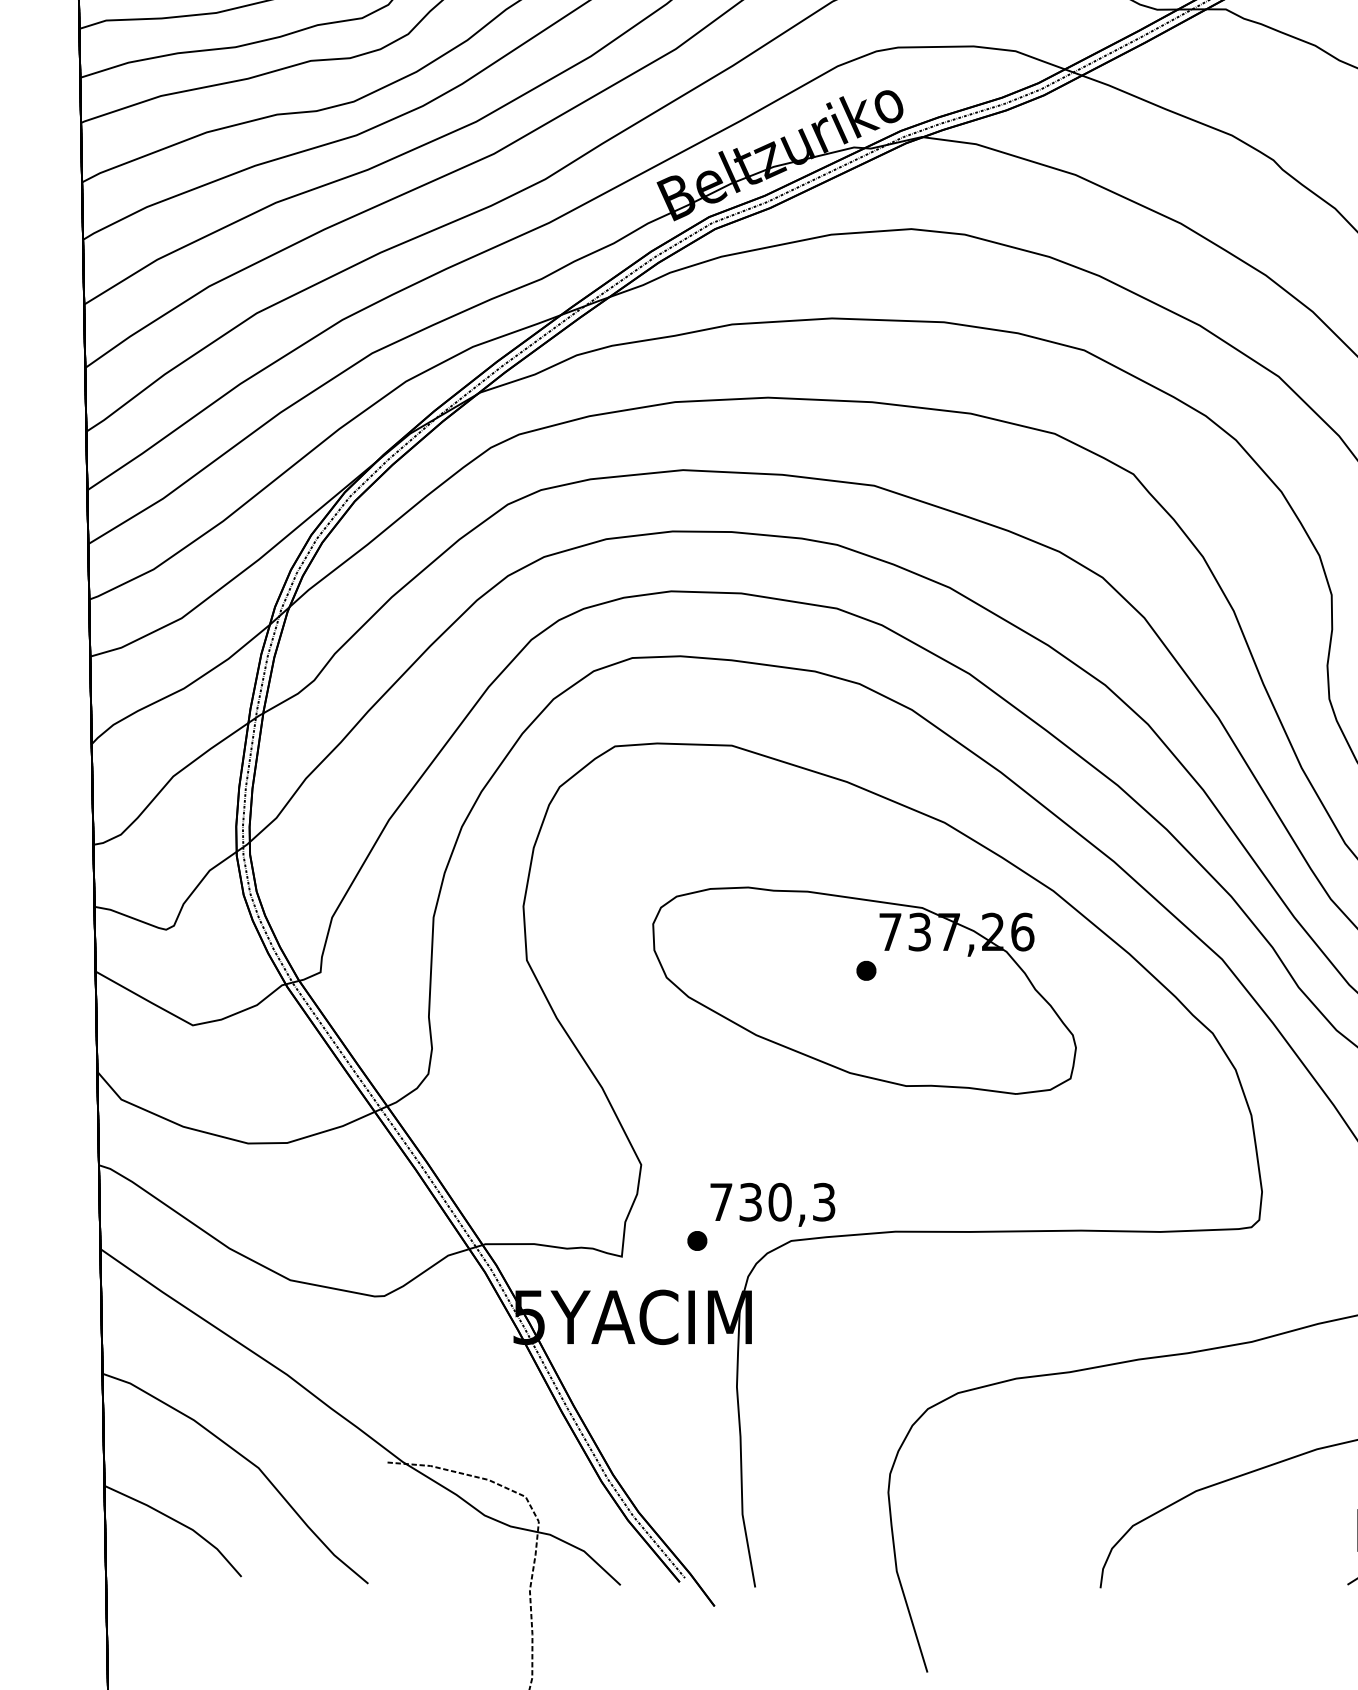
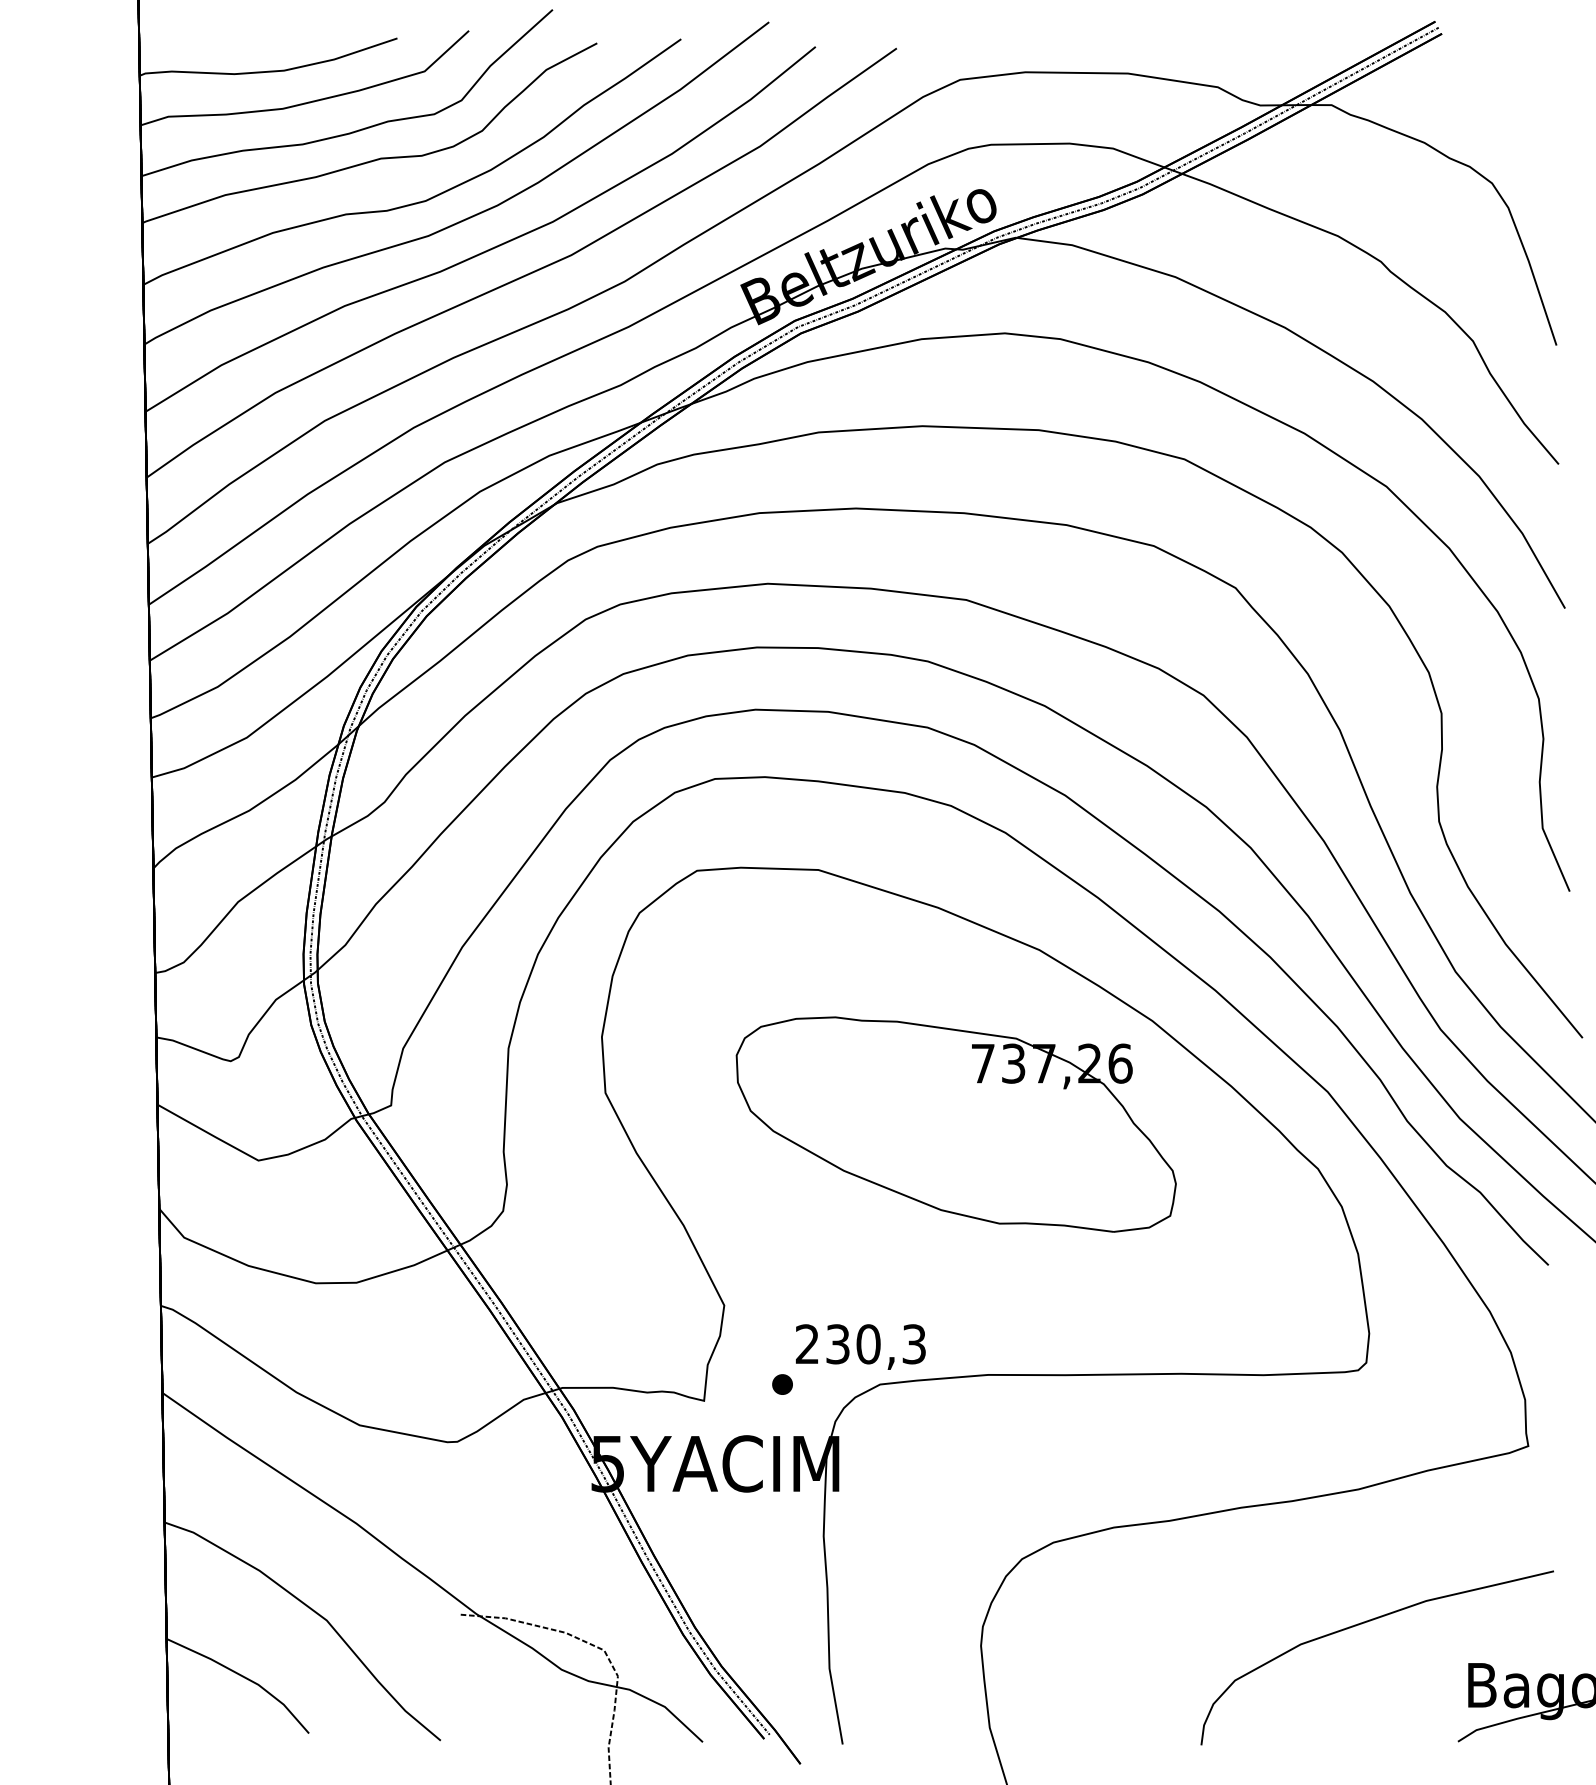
part: (865, 970) -> (957, 1103), removed
text: (720, 1201) -> (806, 1343), 730,3 -> 230,3

